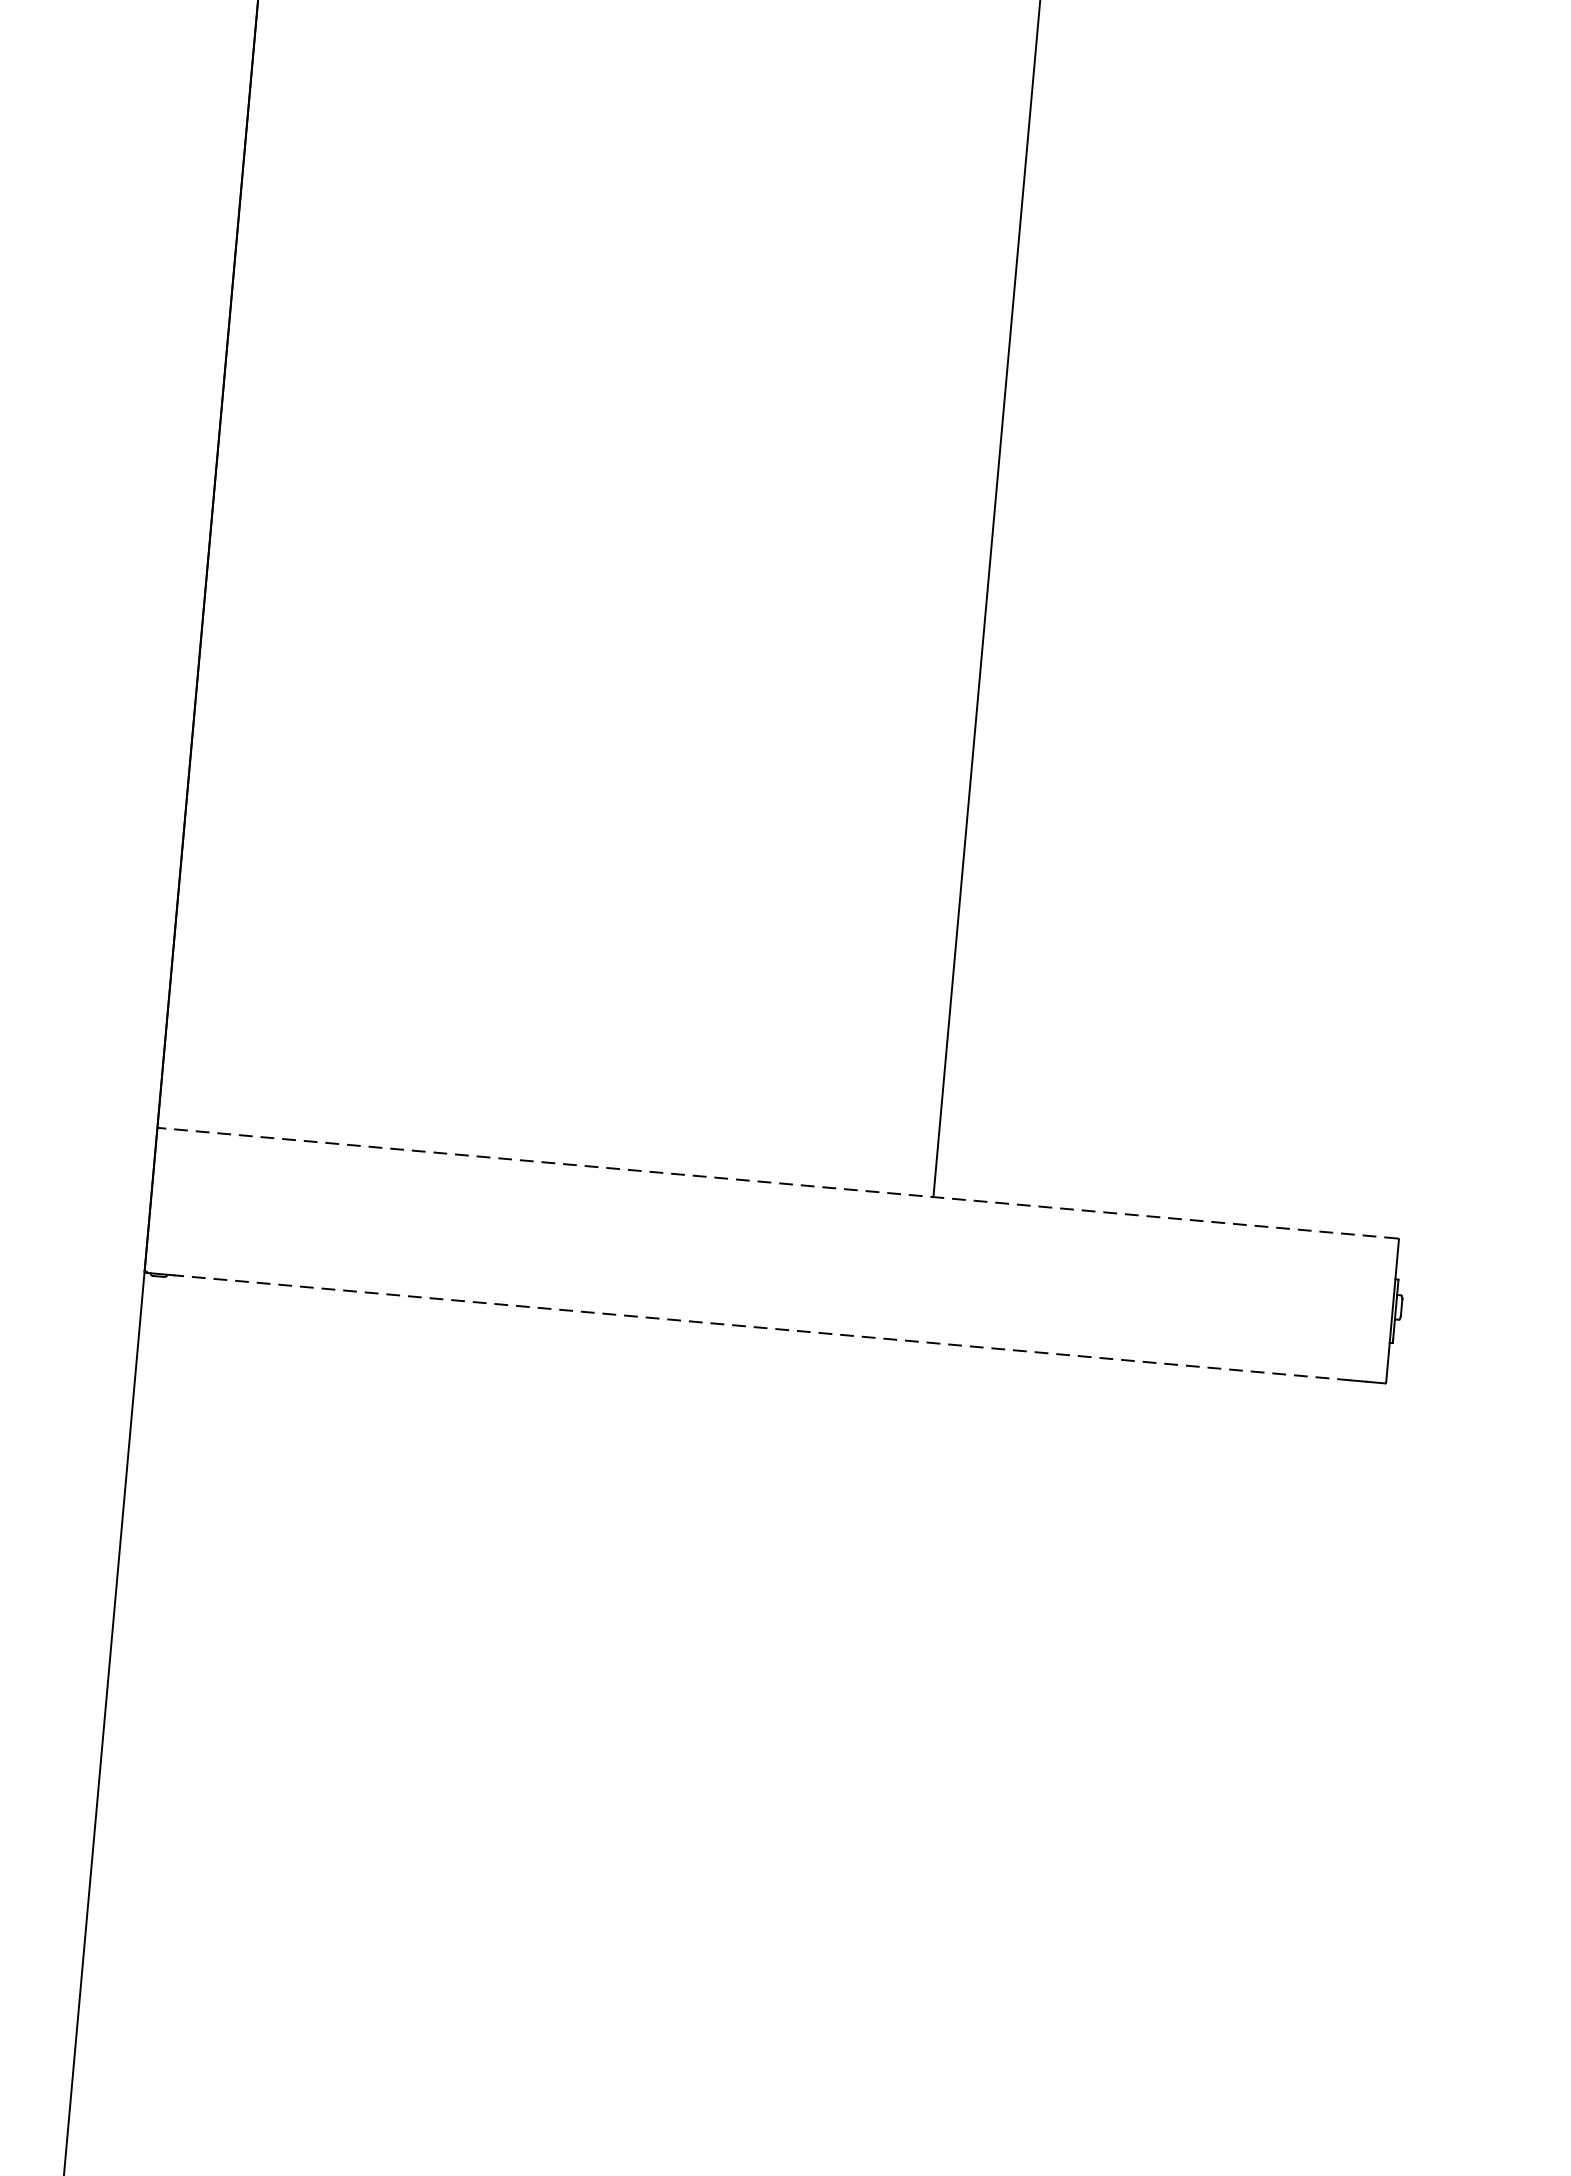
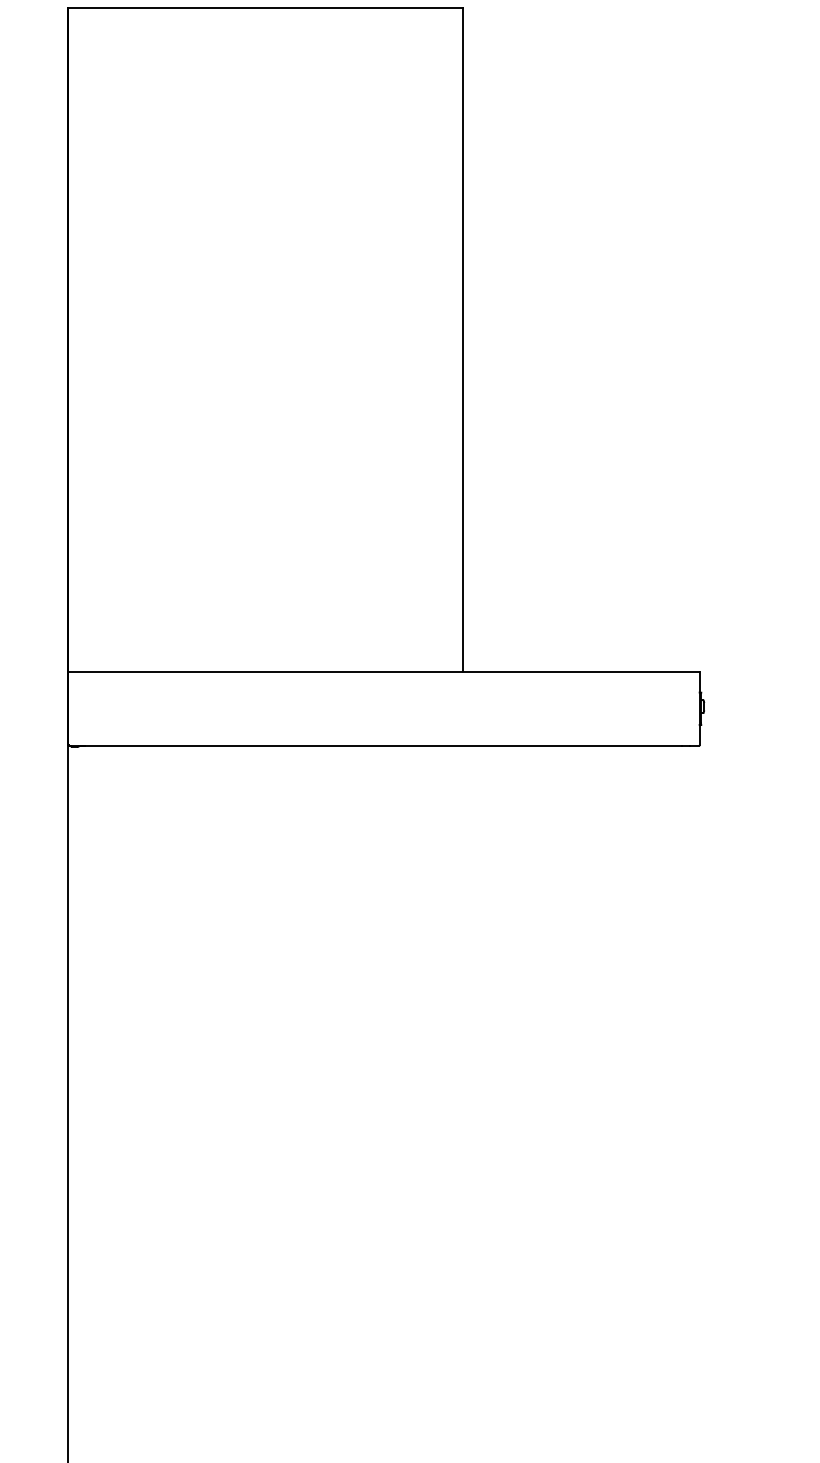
line: (777, 1182) -> (383, 671), dashed -> solid
line: (763, 1327) -> (382, 745), dashed -> solid

